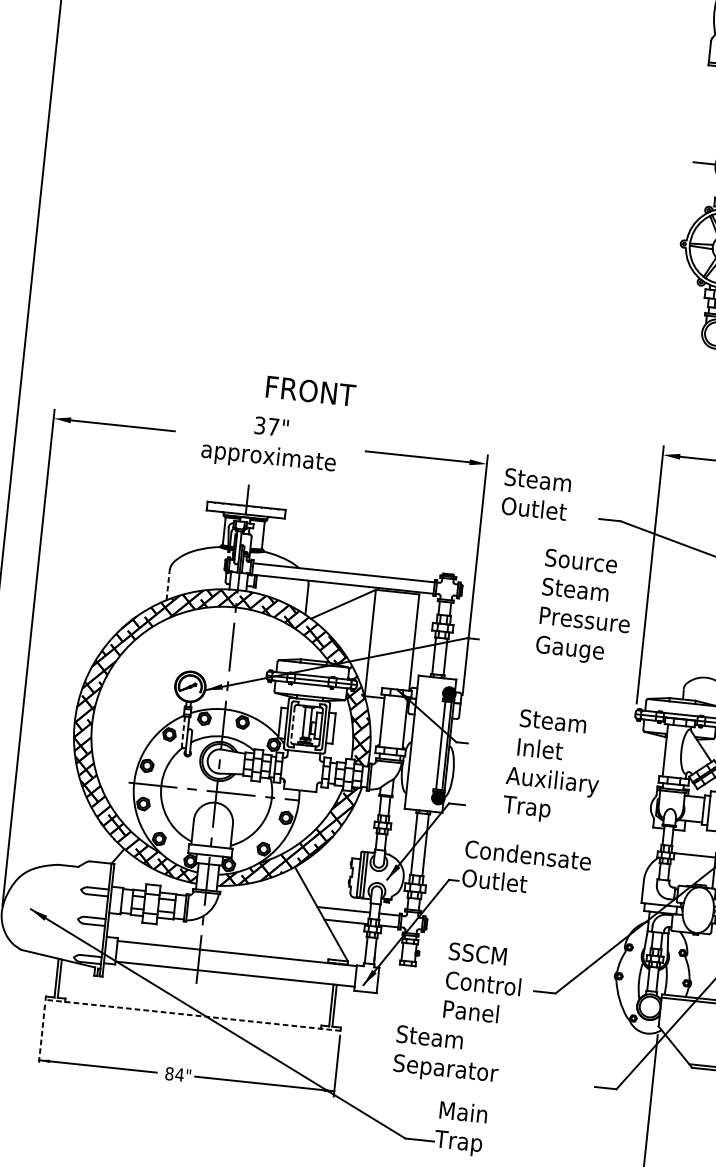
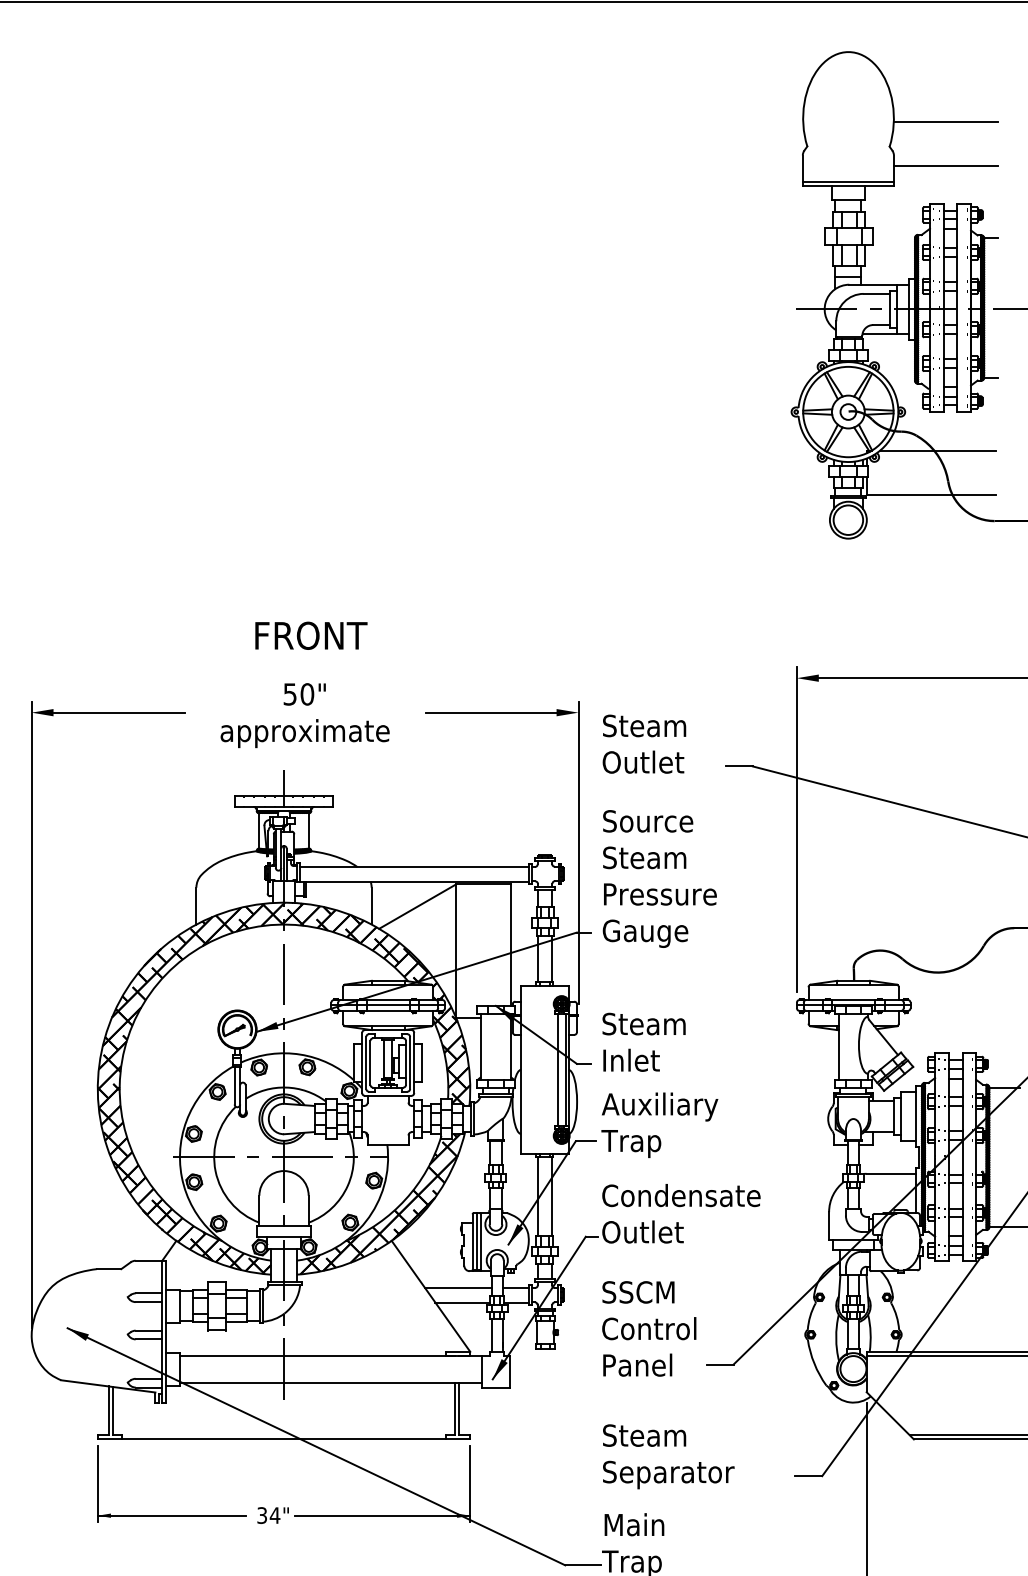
text: (311, 391) -> (311, 635), moved
text: (267, 426) -> (299, 694), 37" -> 50"
line: (168, 585) -> (196, 905), dashed -> solid
text: (585, 607) -> (659, 878), moved
line: (293, 723) -> (370, 1062), dashed -> solid
line: (183, 731) -> (234, 1086), dashed -> solid
text: (551, 735) -> (643, 1041), moved
text: (550, 796) -> (659, 1125), moved
text: (483, 983) -> (649, 1328), moved
line: (192, 1015) -> (283, 1439), dashed -> solid
line: (41, 1035) -> (97, 1484), dashed -> solid
text: (447, 1055) -> (668, 1456), moved
text: (169, 1073) -> (262, 1515), 84" -> 34"

